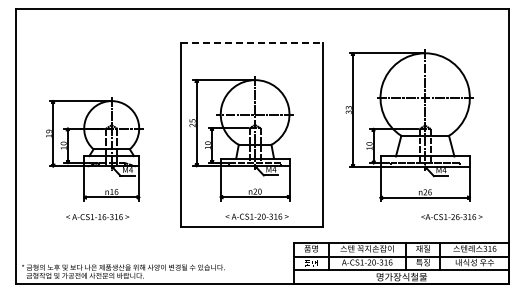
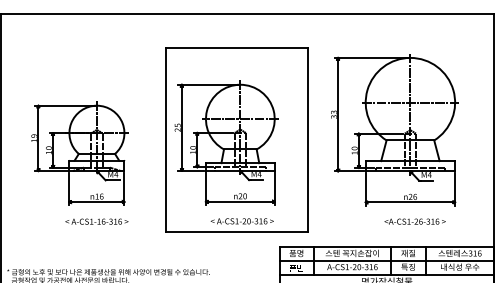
line: (251, 43) -> (236, 48), dashed -> solid
text: (97, 217) -> (96, 222), moved
text: (451, 217) -> (414, 222), moved

